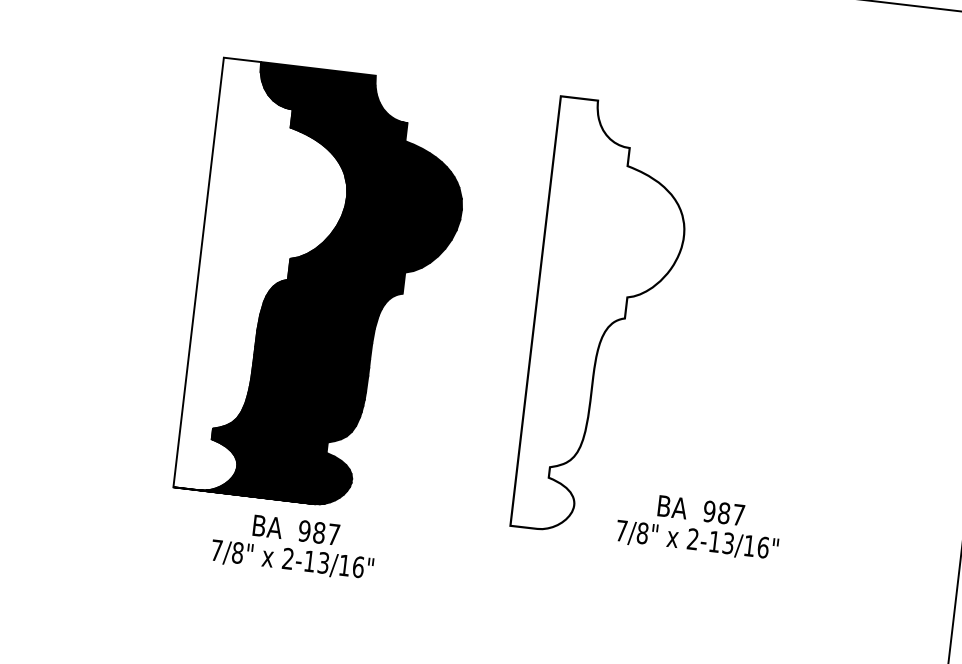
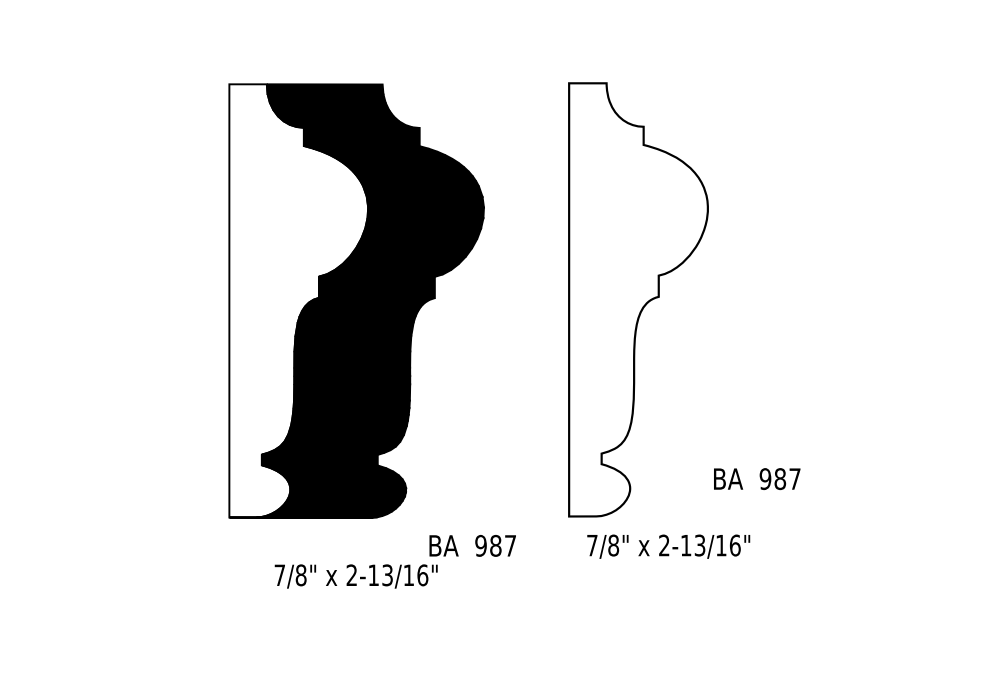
text: (296, 529) -> (472, 545), moved
text: (697, 540) -> (668, 546), moved

